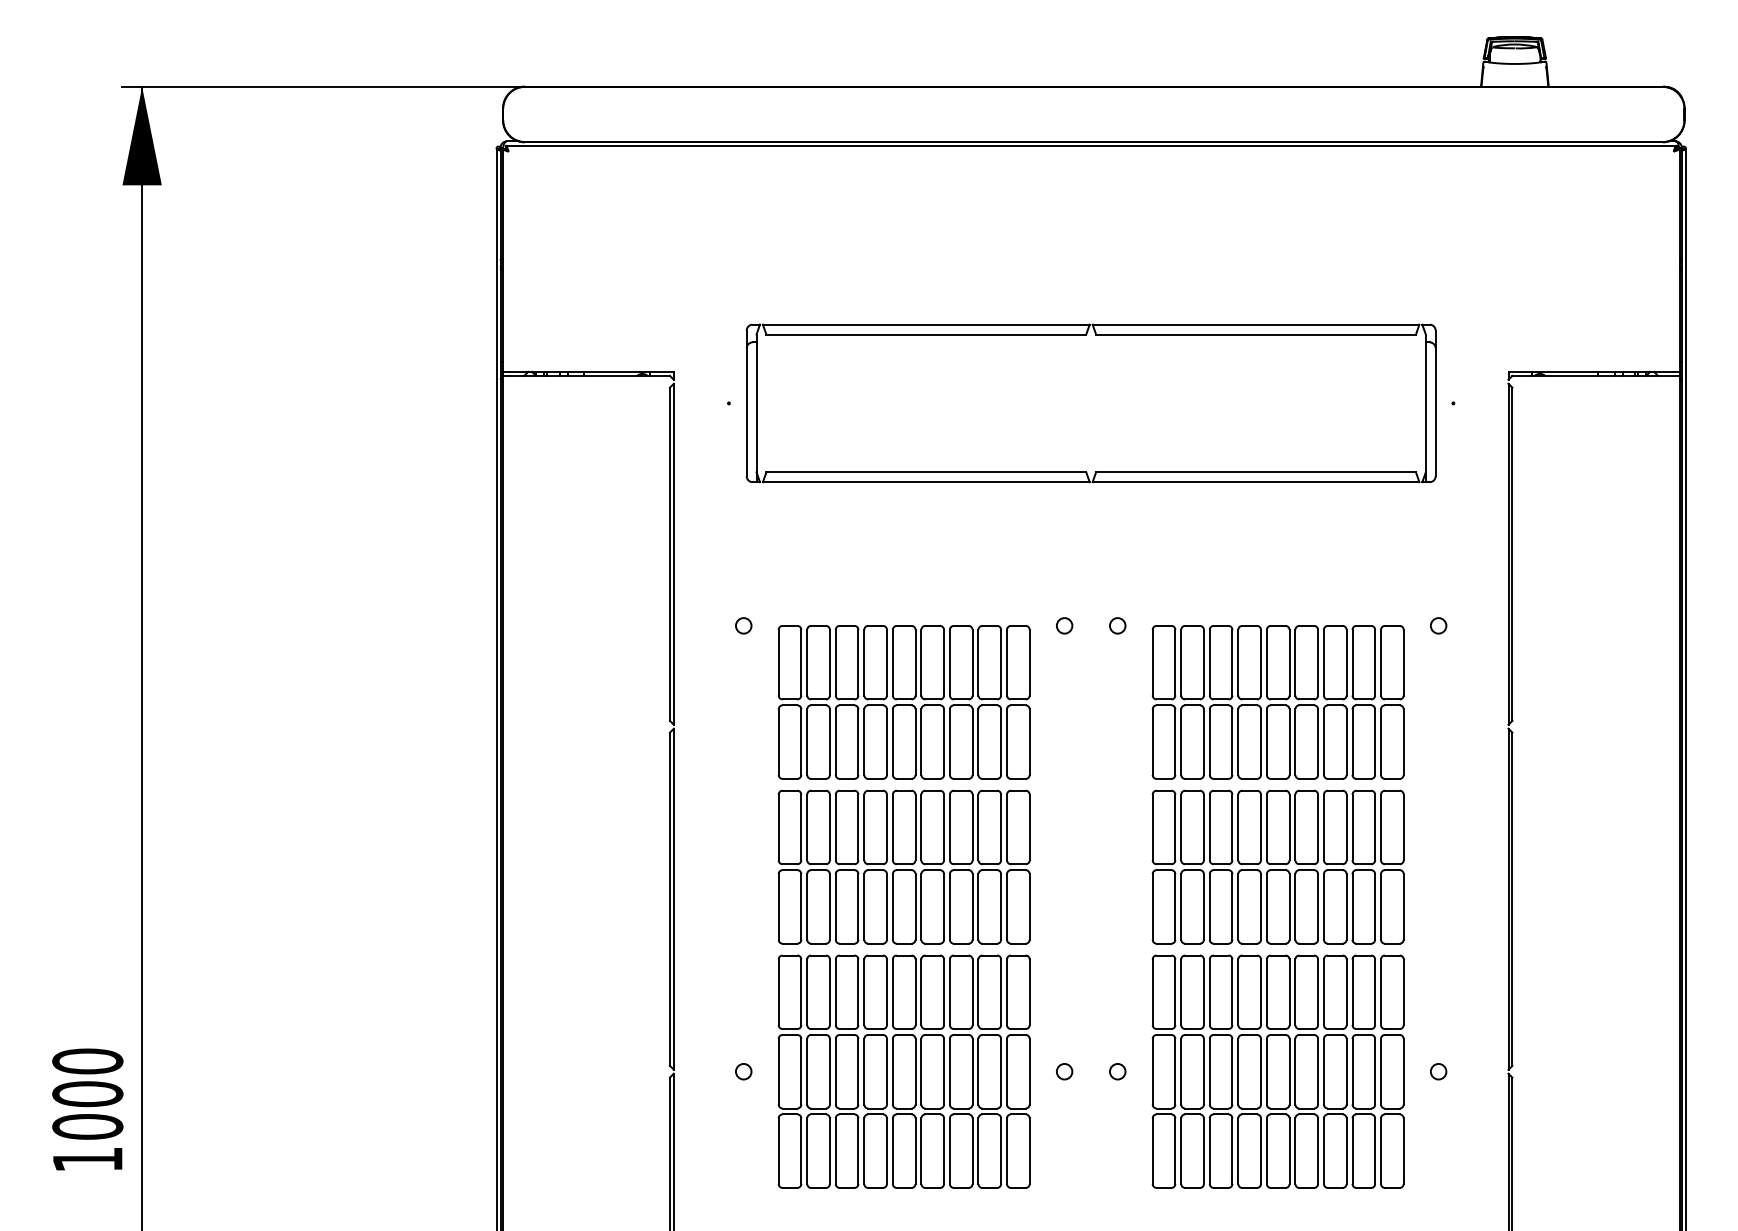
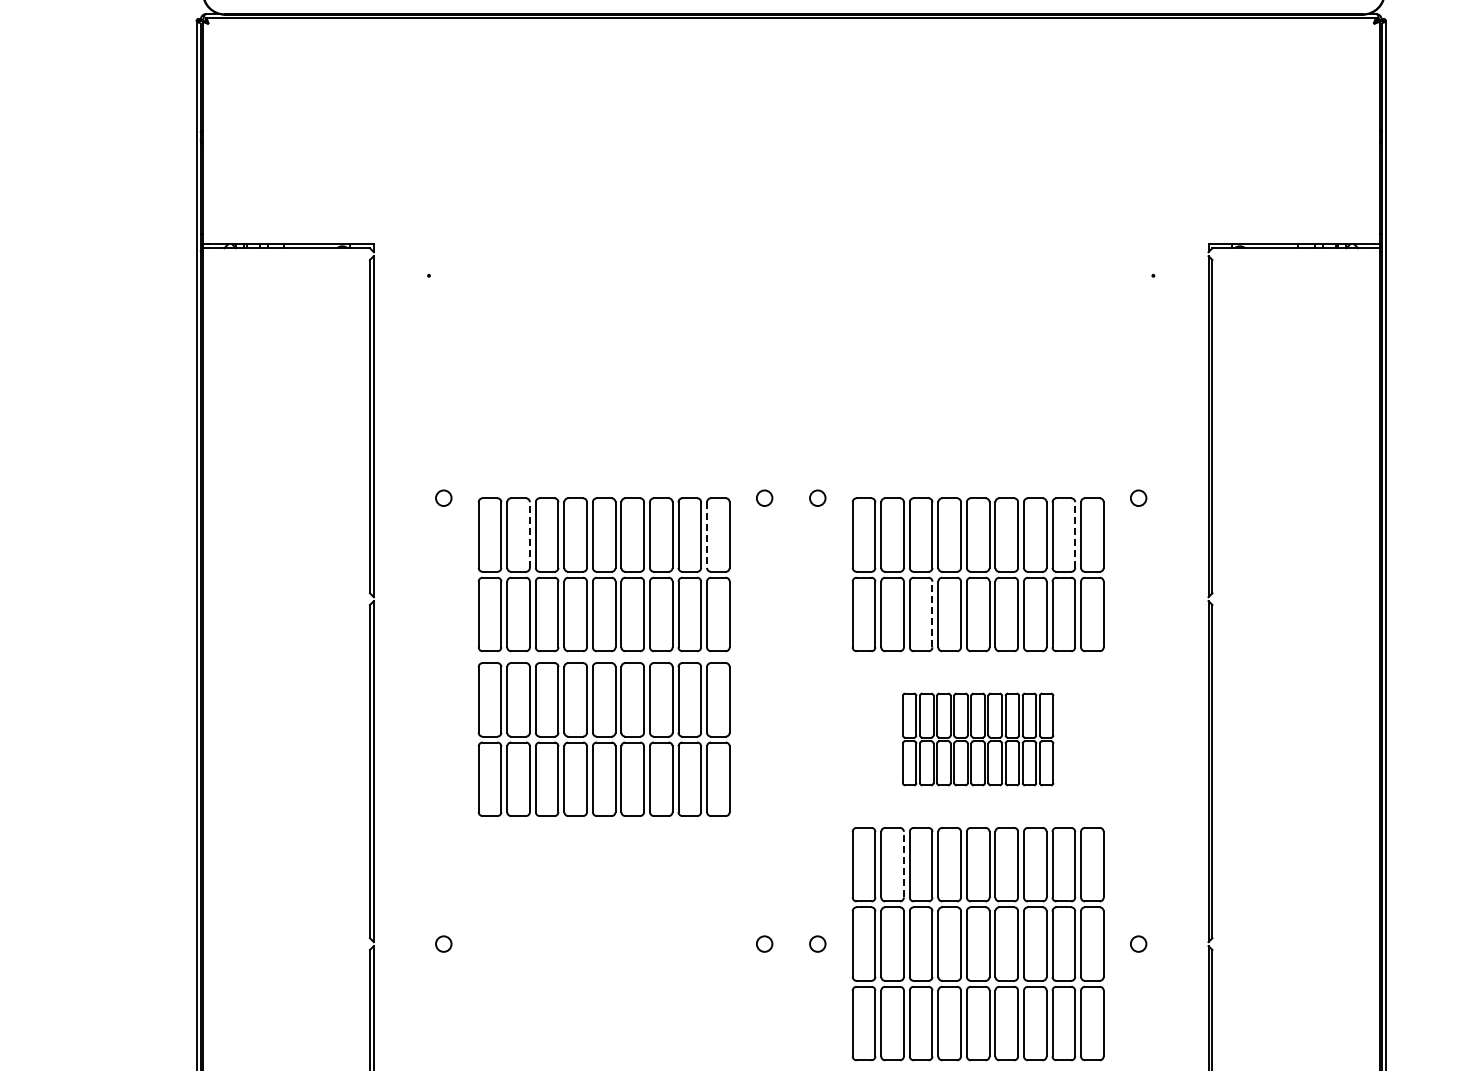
part: (1090, 403) -> (790, 275), removed
line: (829, 662) -> (529, 534), solid -> dashed
line: (1007, 662) -> (707, 534), solid -> dashed
line: (1375, 662) -> (1075, 534), solid -> dashed
line: (1232, 742) -> (932, 614), solid -> dashed
part: (1277, 866) -> (977, 738), size x0.6
line: (1203, 992) -> (903, 864), solid -> dashed
part: (903, 1071) -> (603, 943), removed

